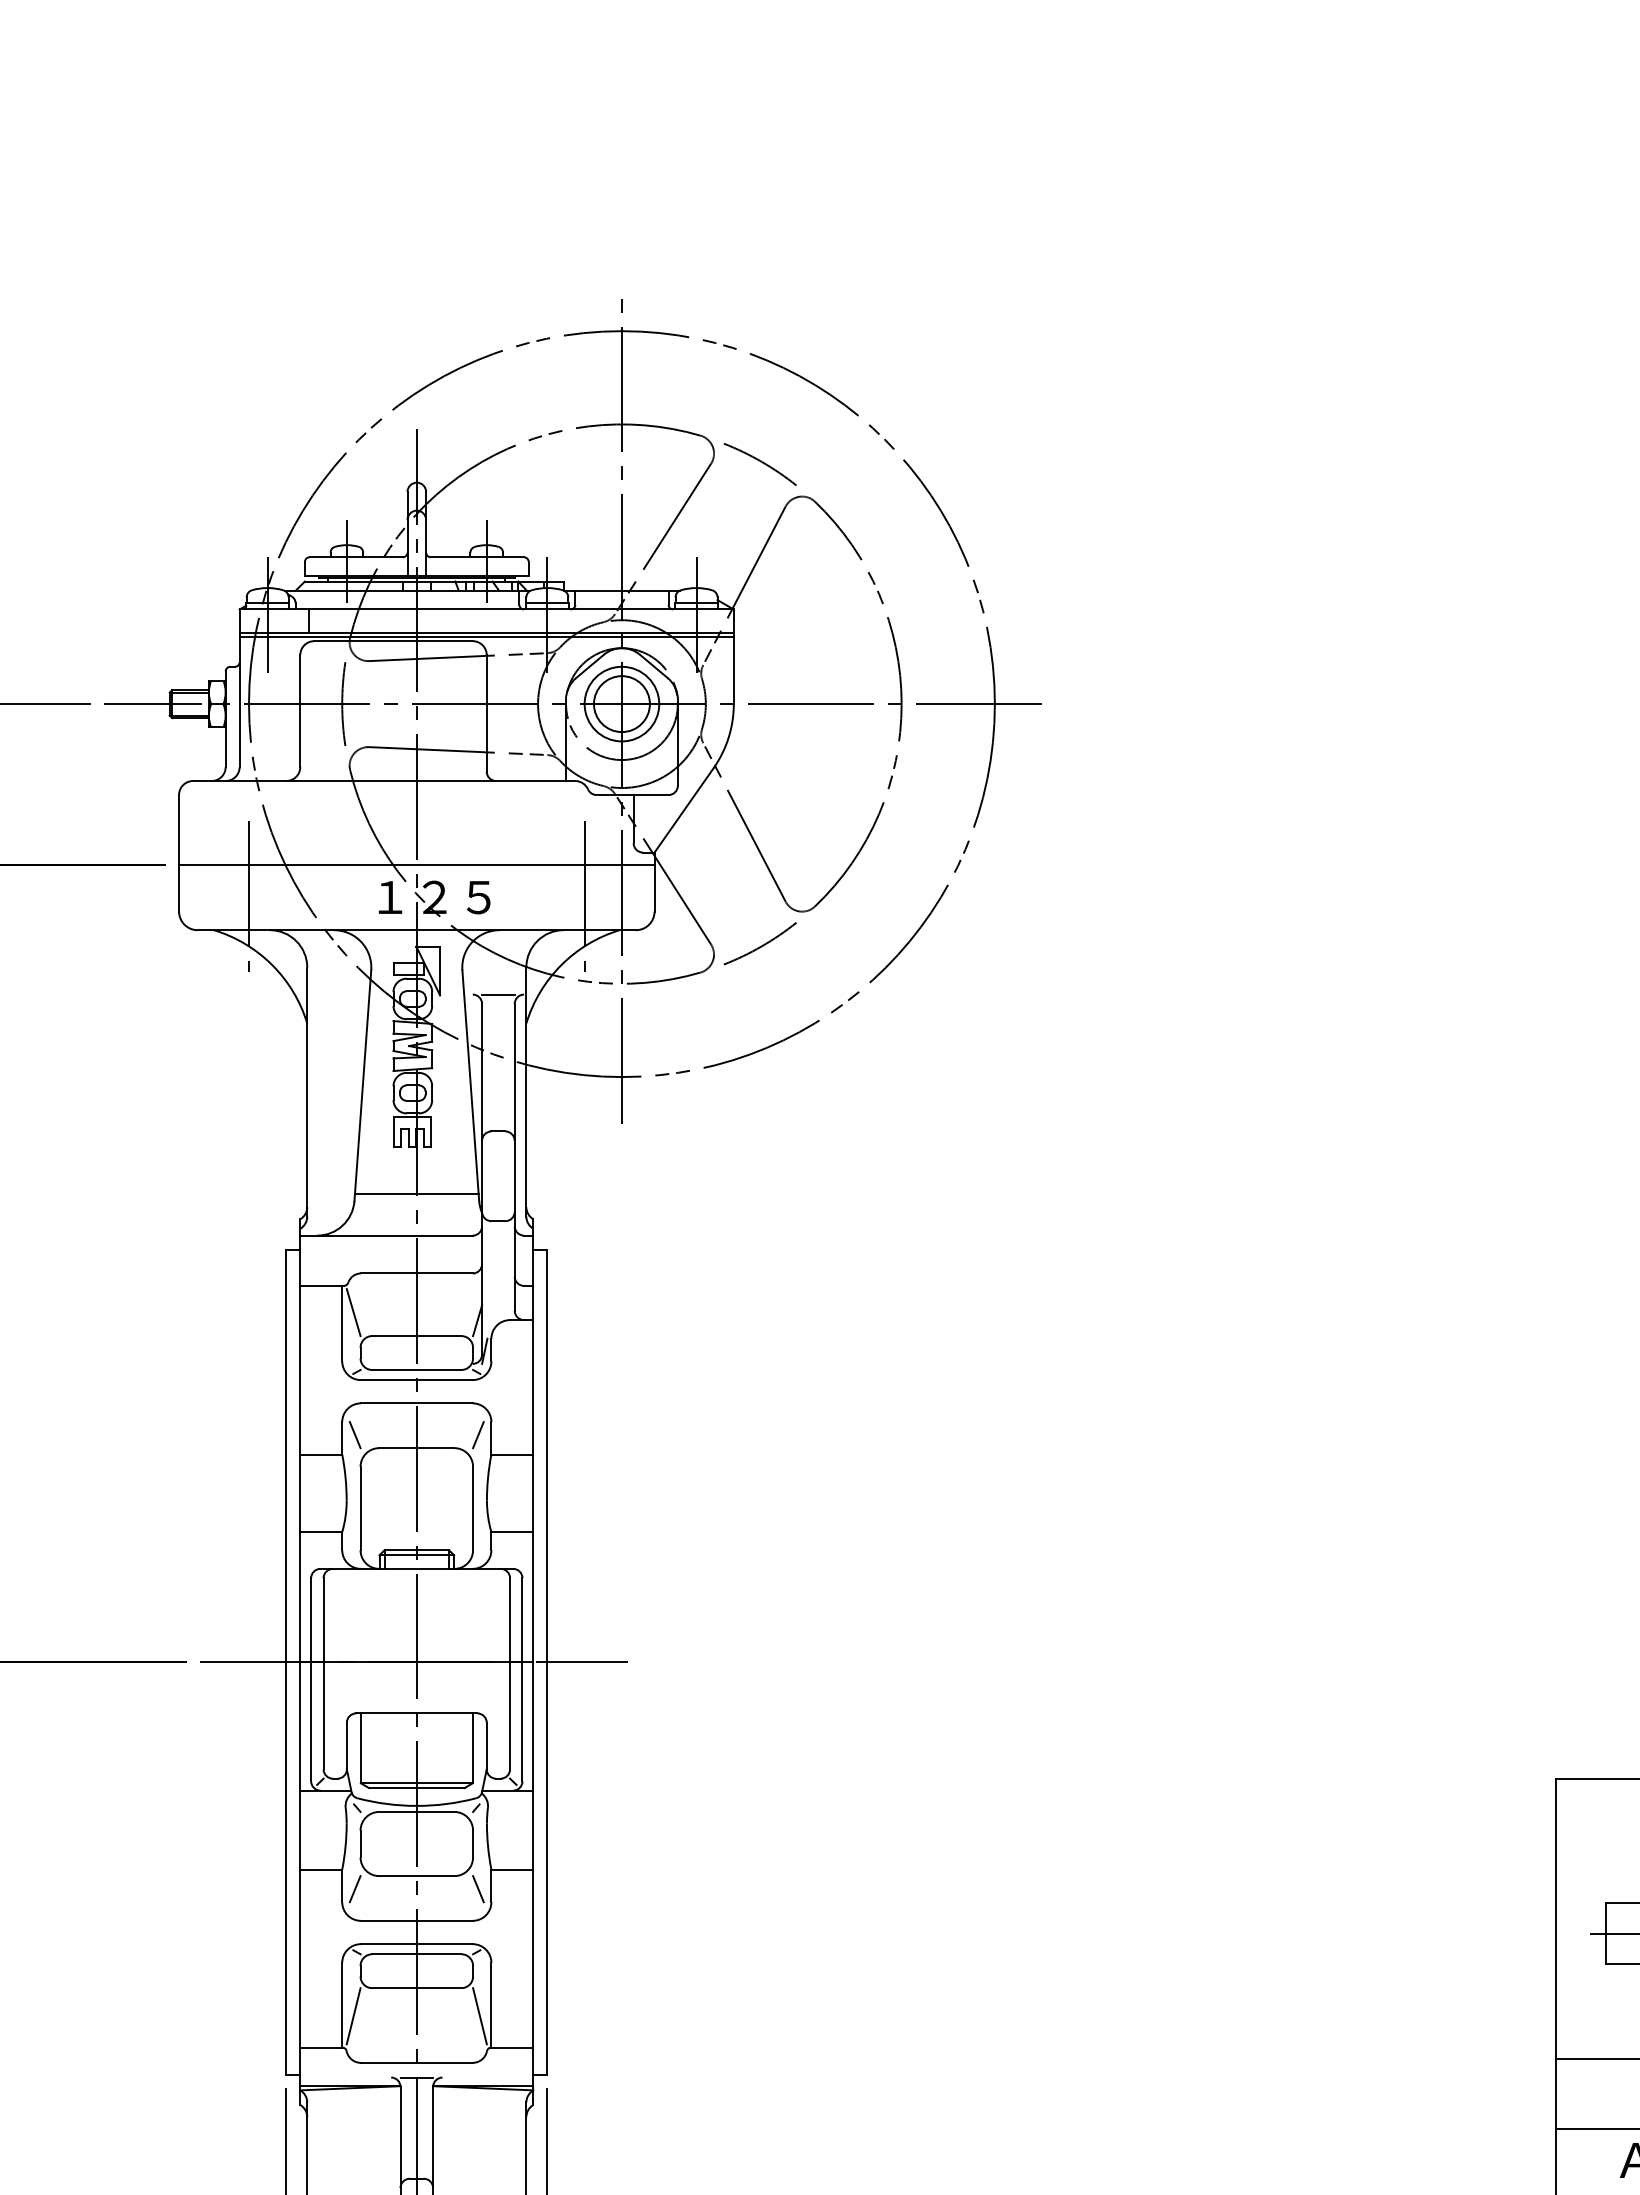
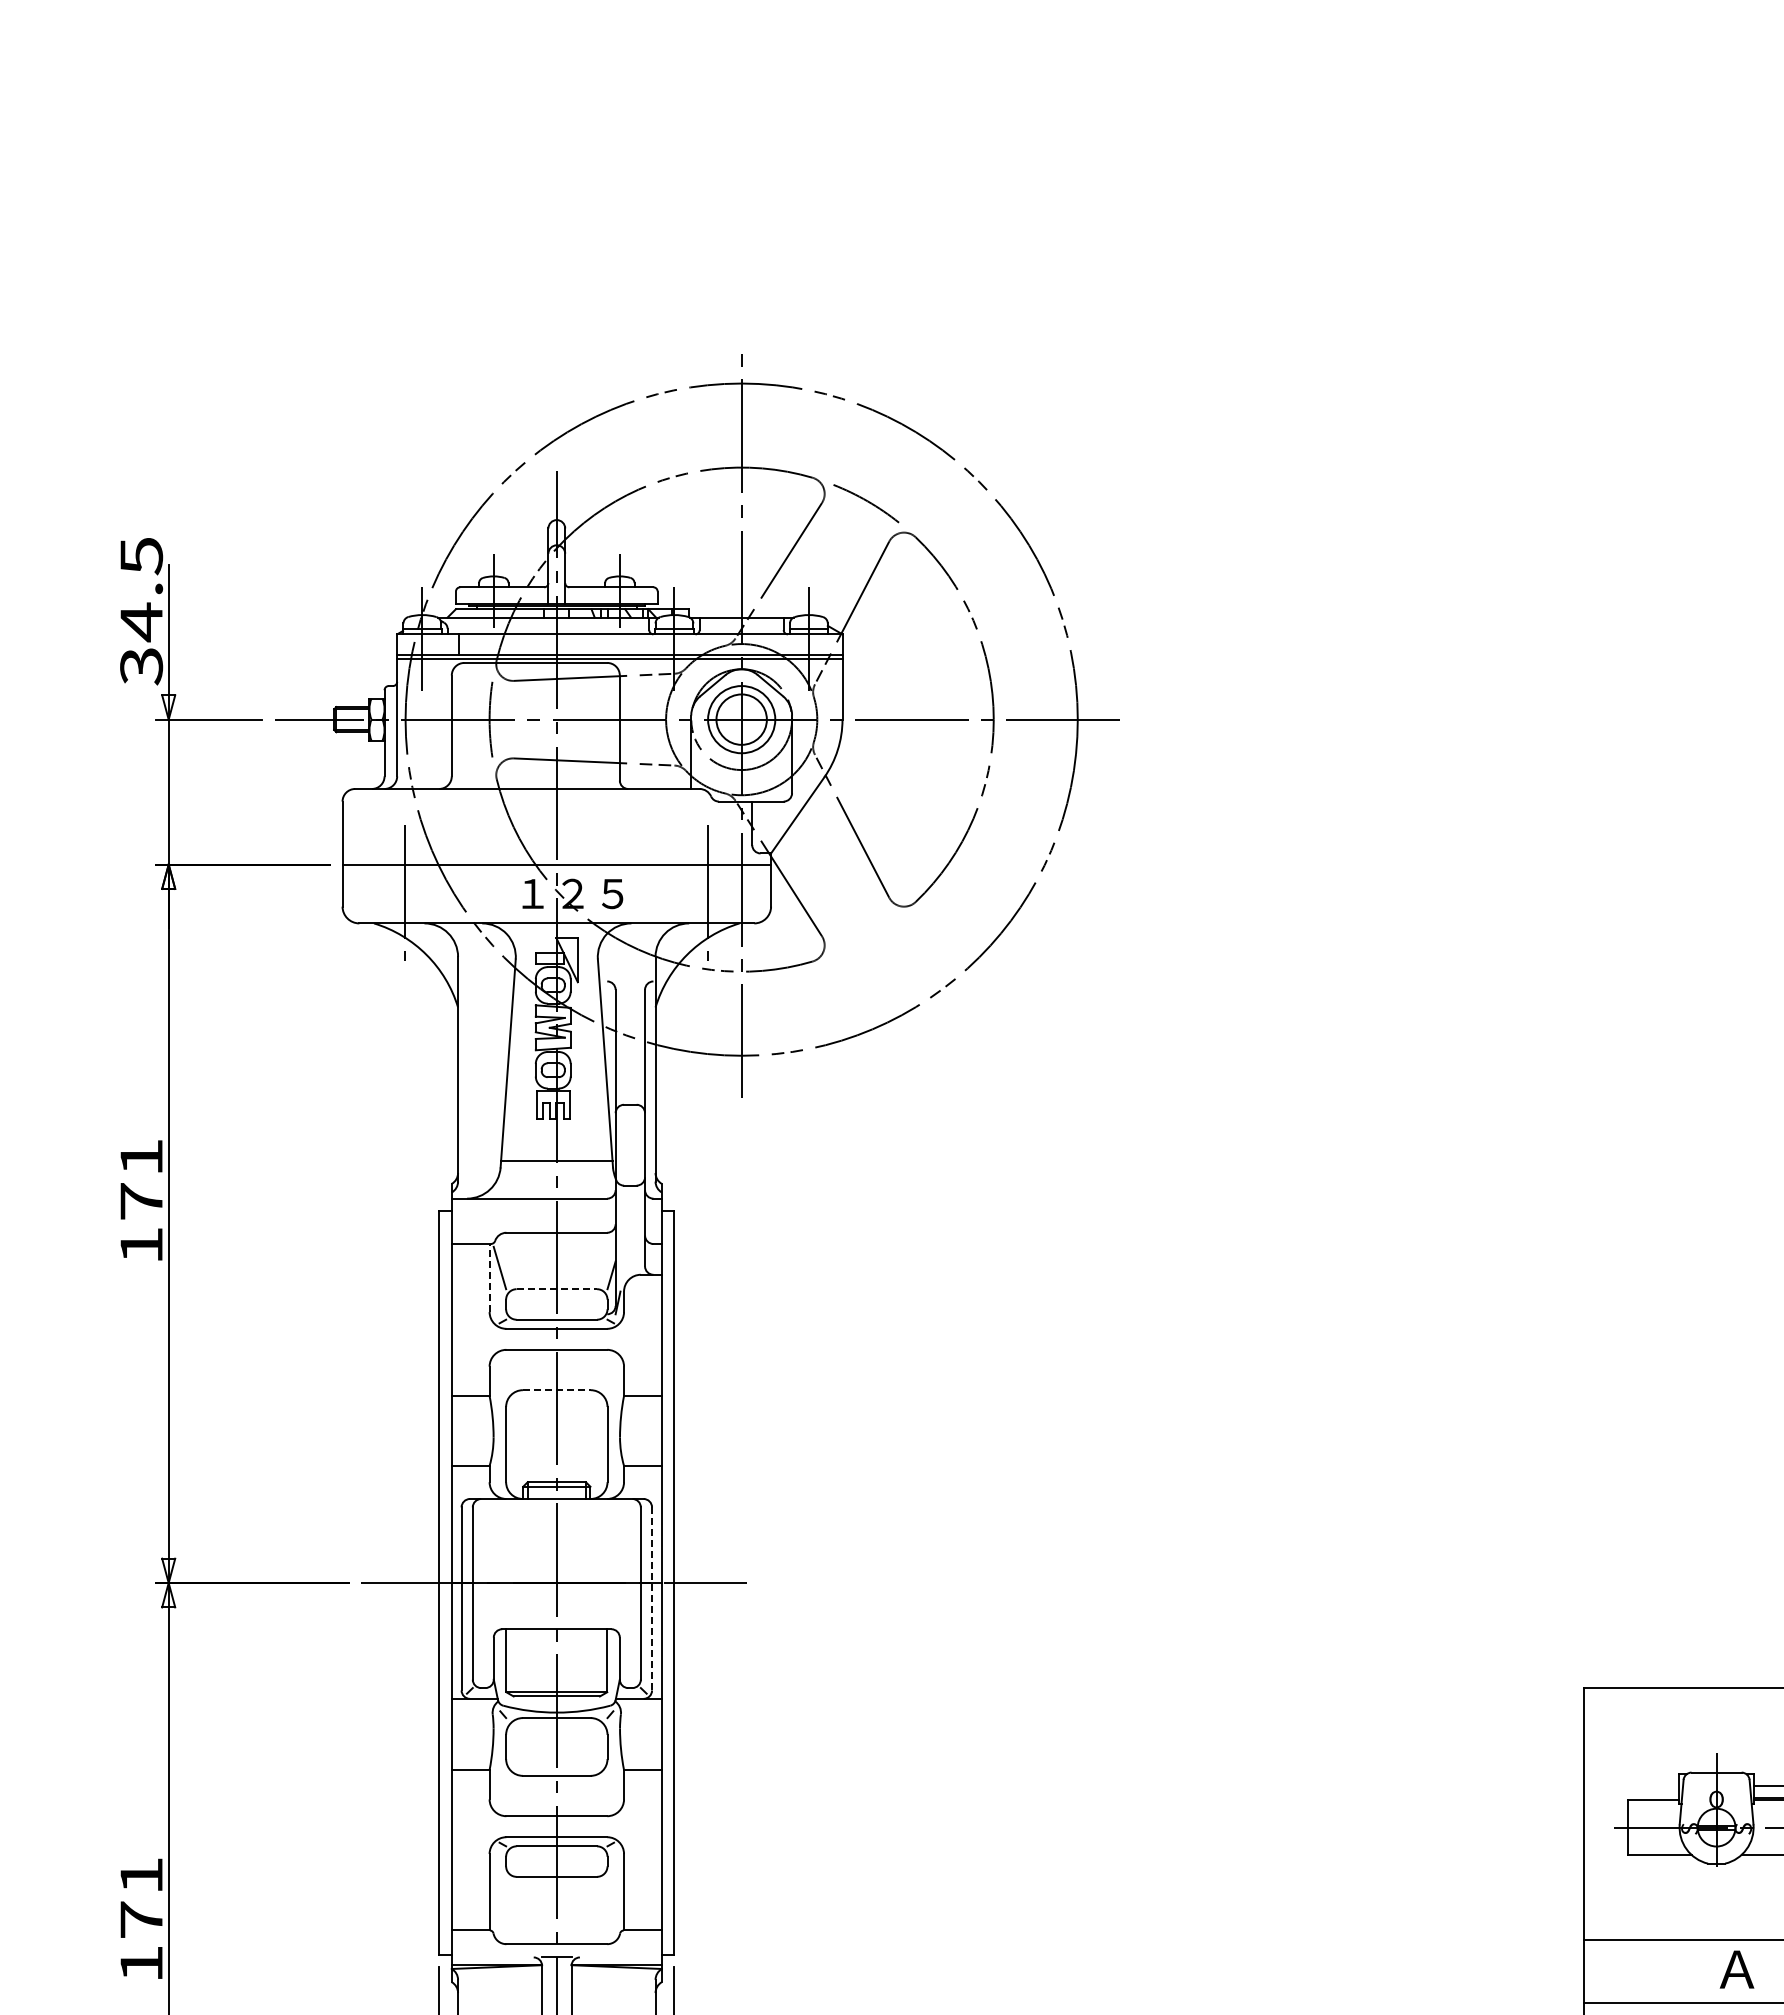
arc: (760, 945) -> (866, 937), removed
line: (498, 994) -> (630, 981), removed
line: (342, 1323) -> (489, 1277), solid -> dashed
line: (417, 1336) -> (557, 1289), solid -> dashed
line: (355, 1435) -> (501, 1378), removed
line: (478, 1435) -> (612, 1378), removed
line: (416, 1448) -> (556, 1390), solid -> dashed
line: (522, 1679) -> (652, 1598), solid -> dashed
line: (355, 1888) -> (501, 1787), removed
line: (478, 1888) -> (612, 1787), removed
line: (353, 2015) -> (499, 1901), removed
line: (479, 2015) -> (613, 1901), removed

